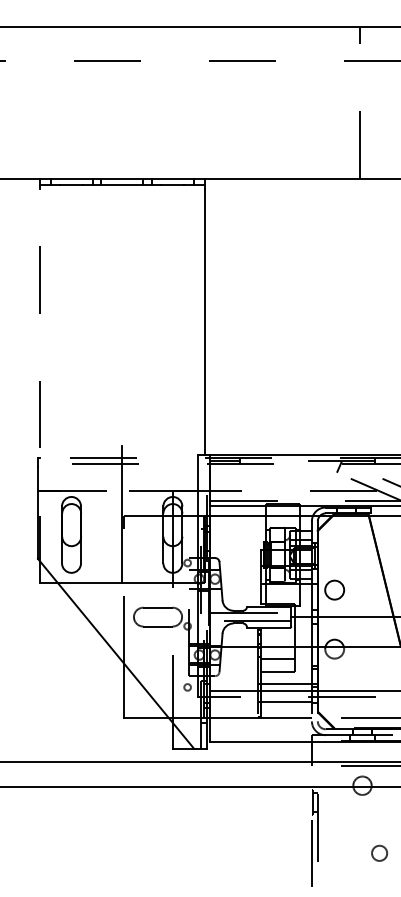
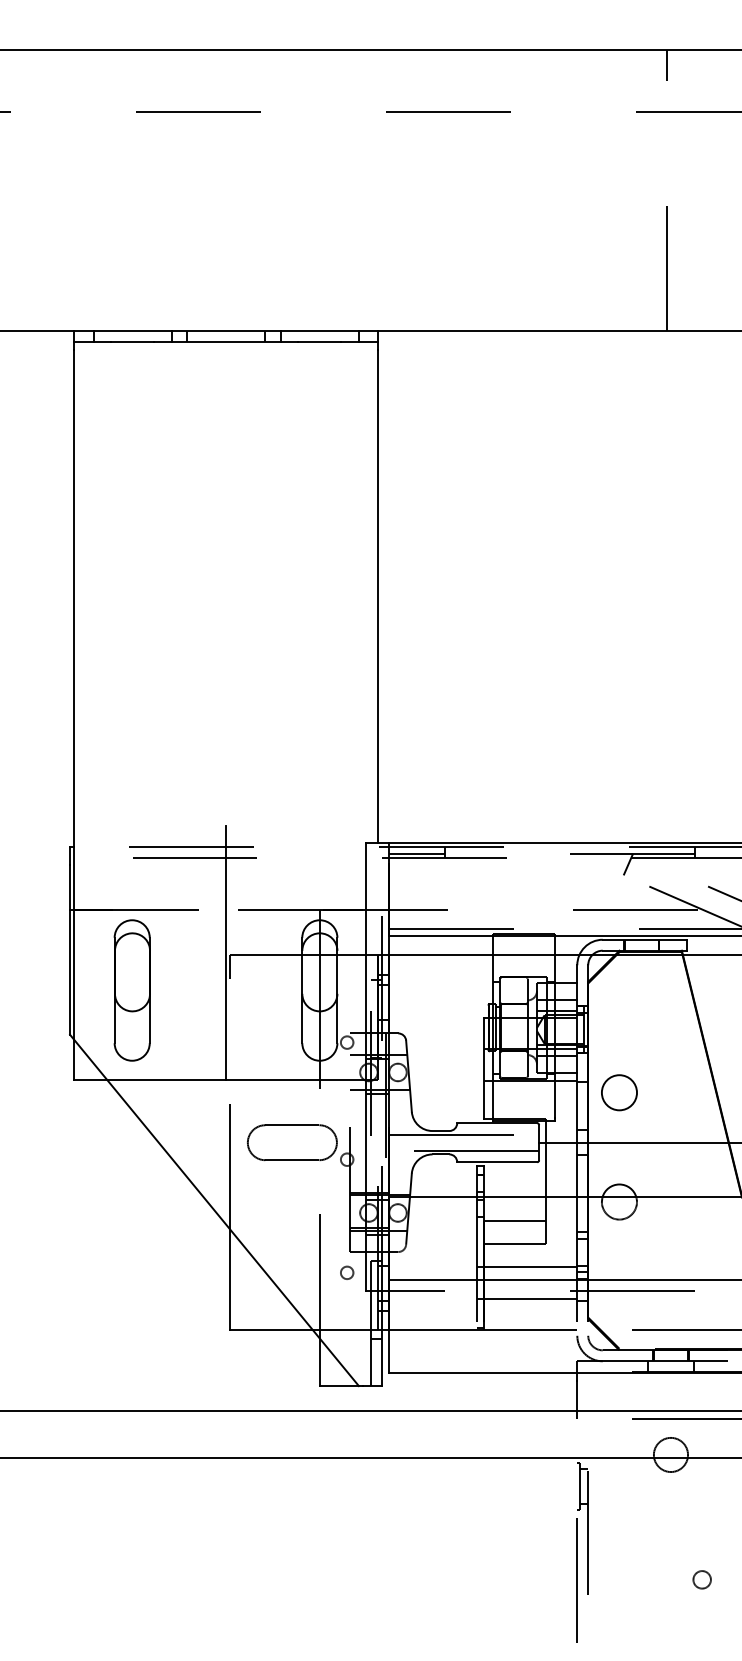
line: (39, 385) -> (72, 713), dashed -> solid
circle: (378, 852) -> (700, 1578), size x0.62

